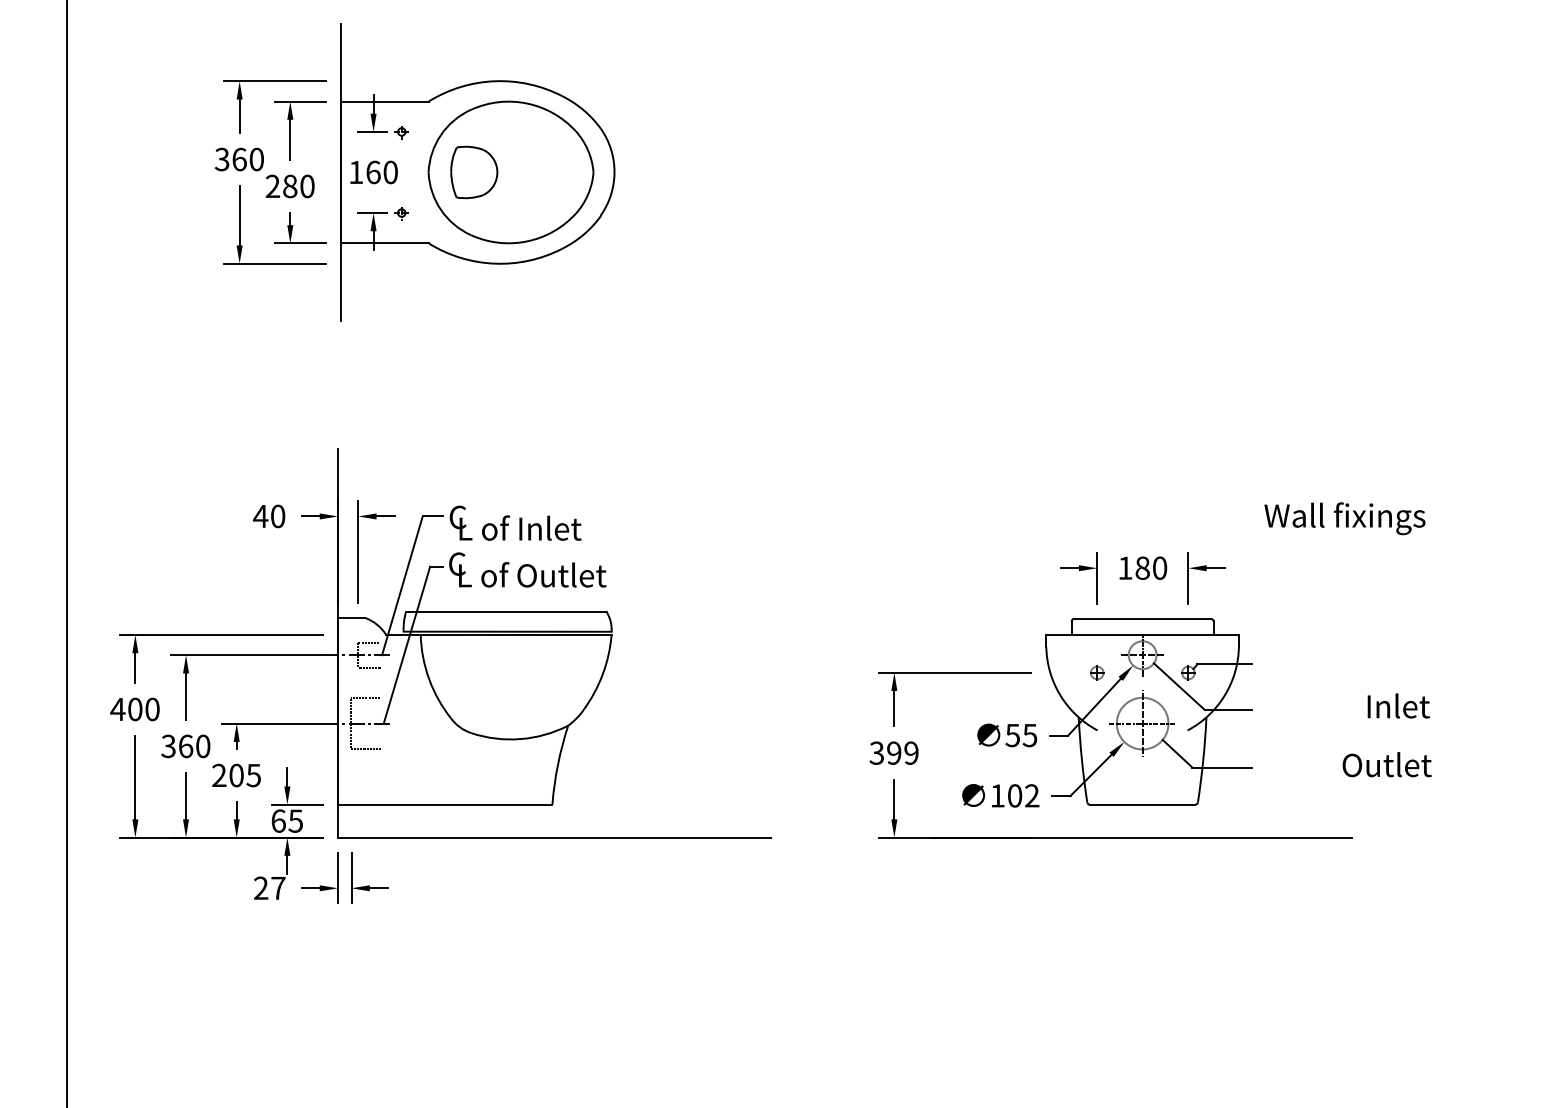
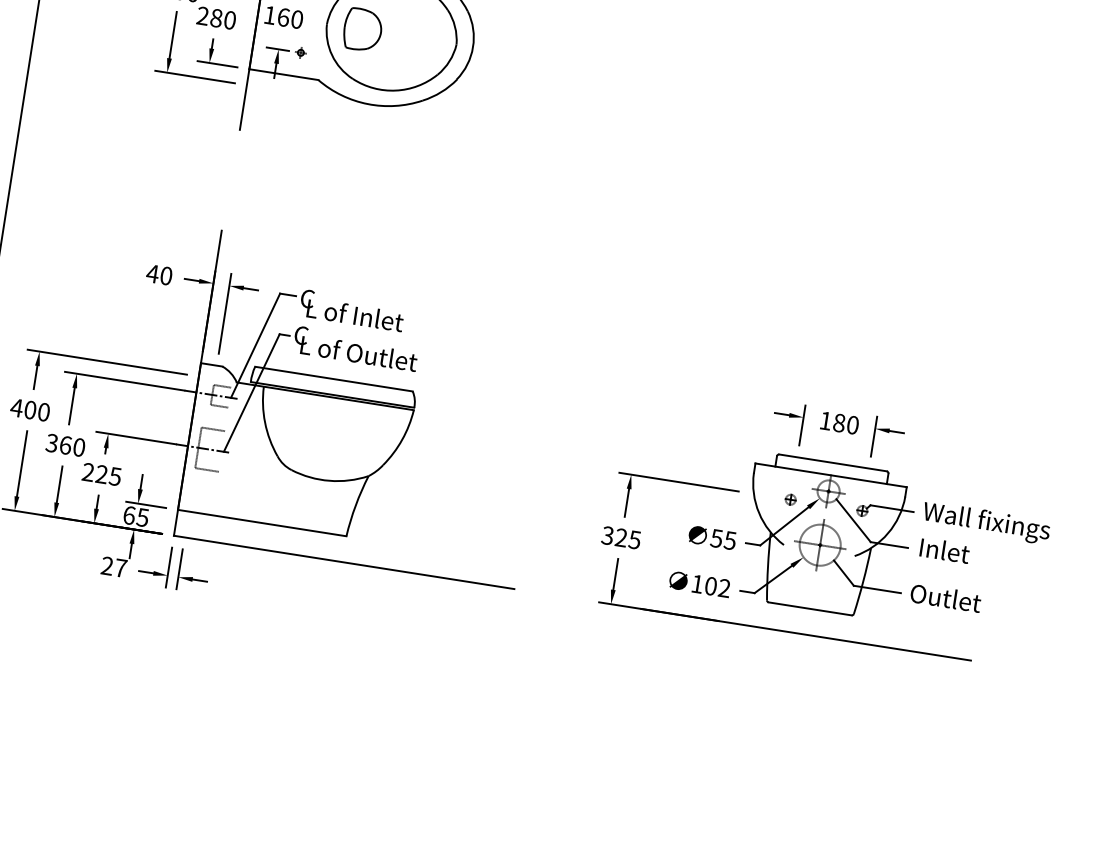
text: (1344, 518) -> (986, 522), moved
text: (1398, 705) -> (944, 550), moved
text: (902, 752) -> (627, 538), 399 -> 325
text: (1386, 764) -> (945, 597), moved
text: (236, 775) -> (101, 474), 205 -> 225

